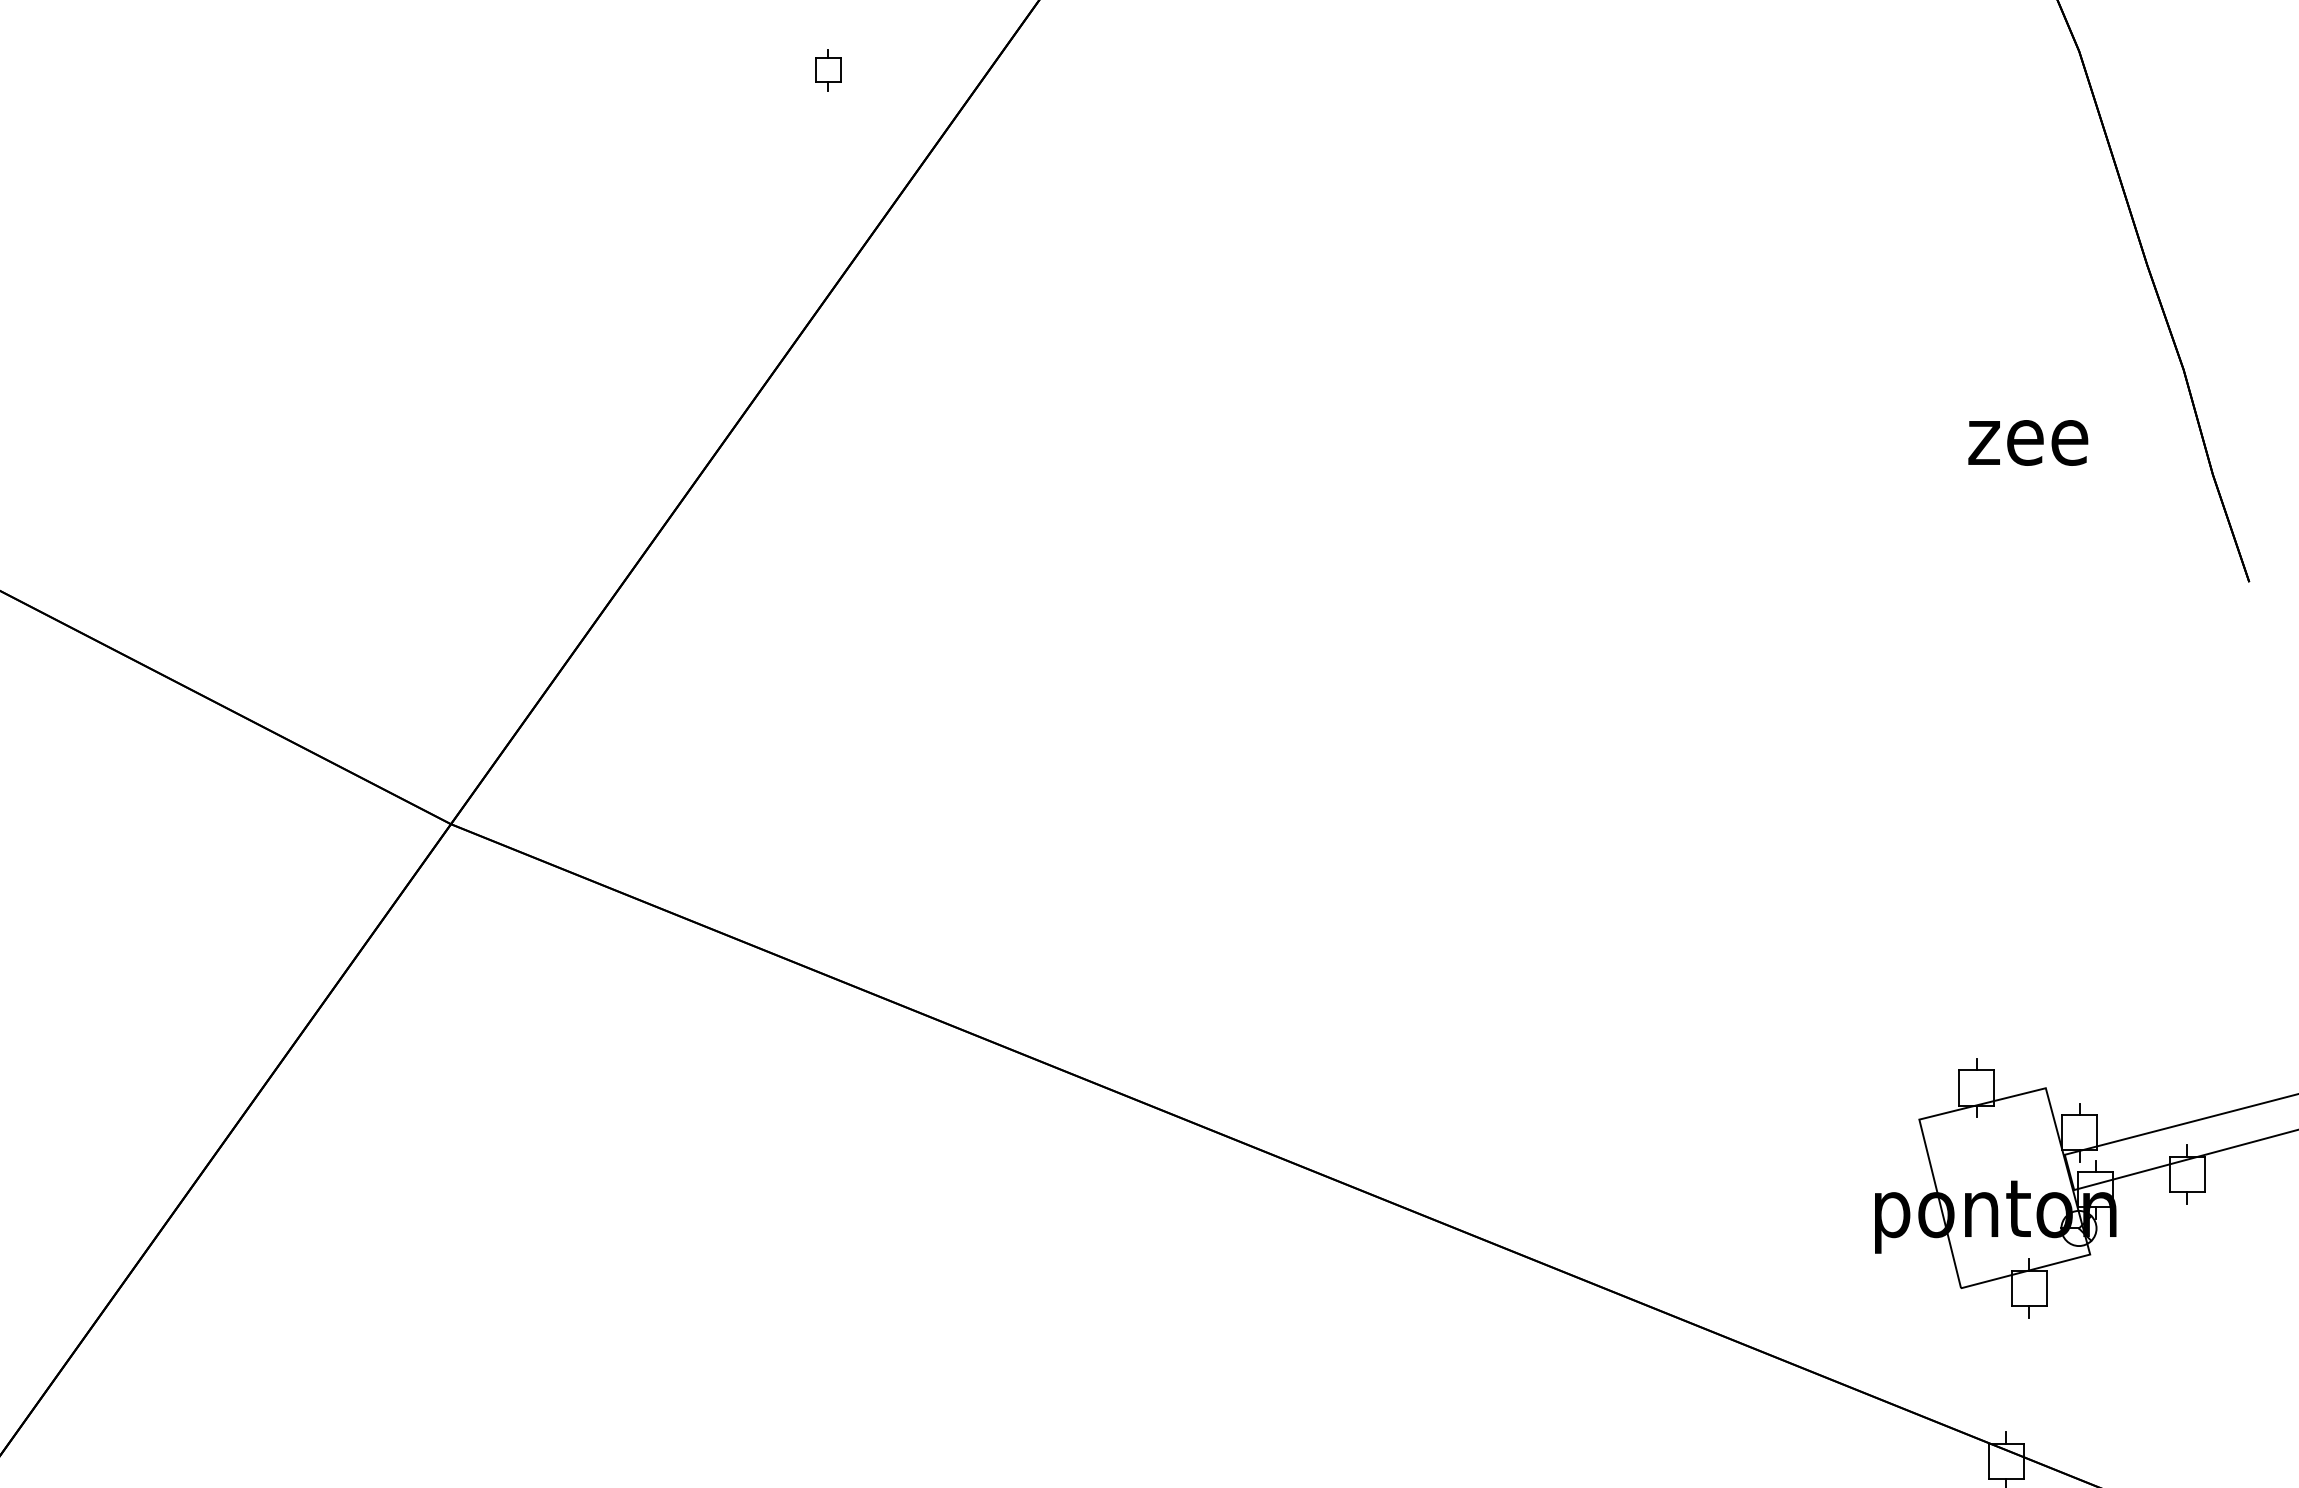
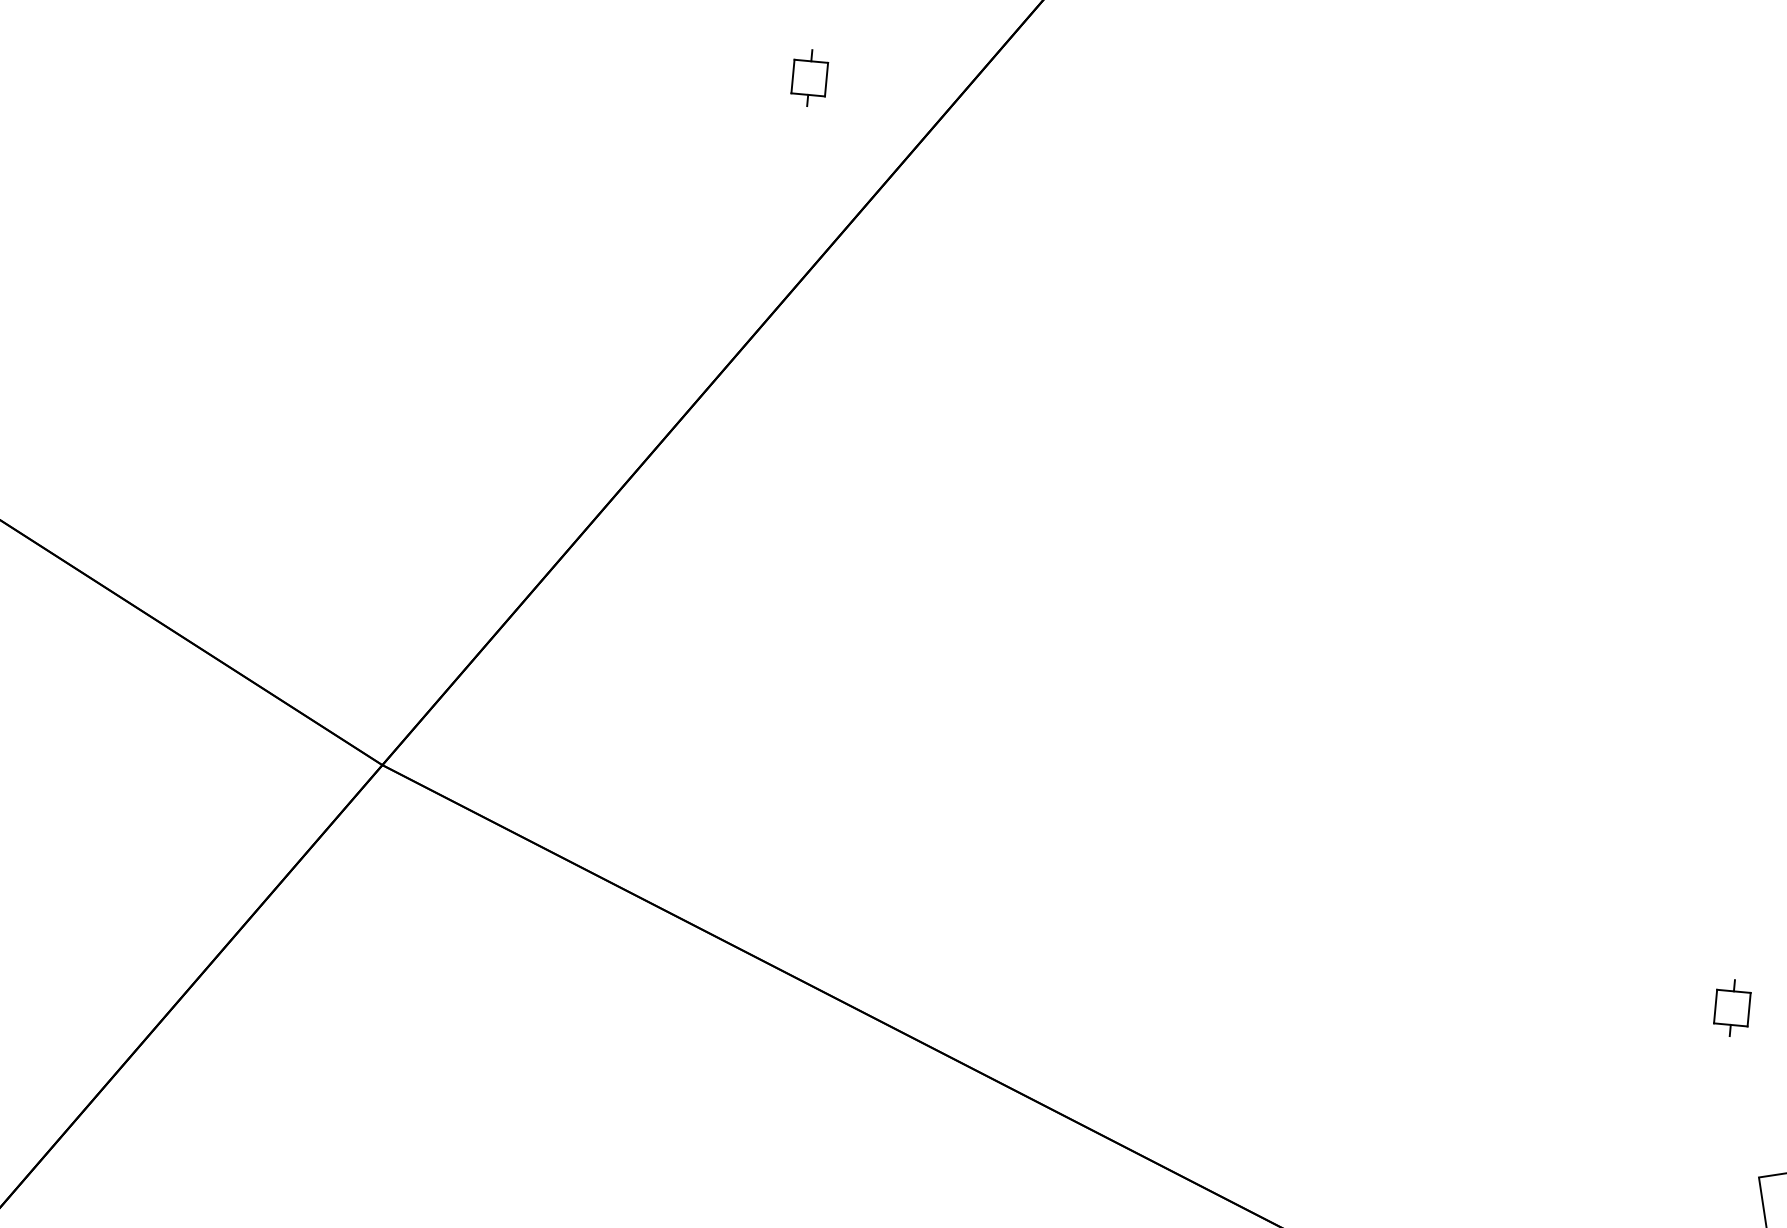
part: (828, 69) -> (809, 77), size x1.43
part: (1875, 946) -> (1732, 1008), added

